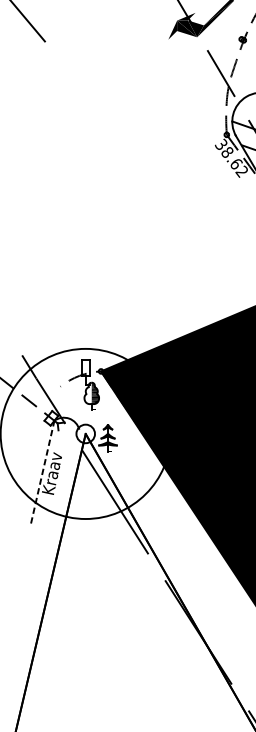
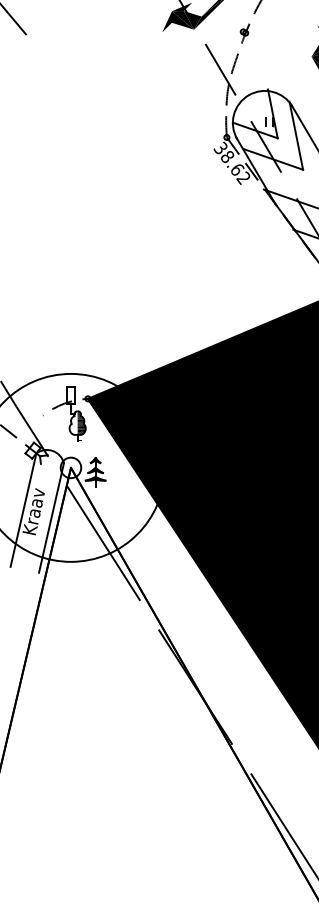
line: (42, 471) -> (23, 509), dashed -> solid
line: (68, 478) -> (51, 517), added

